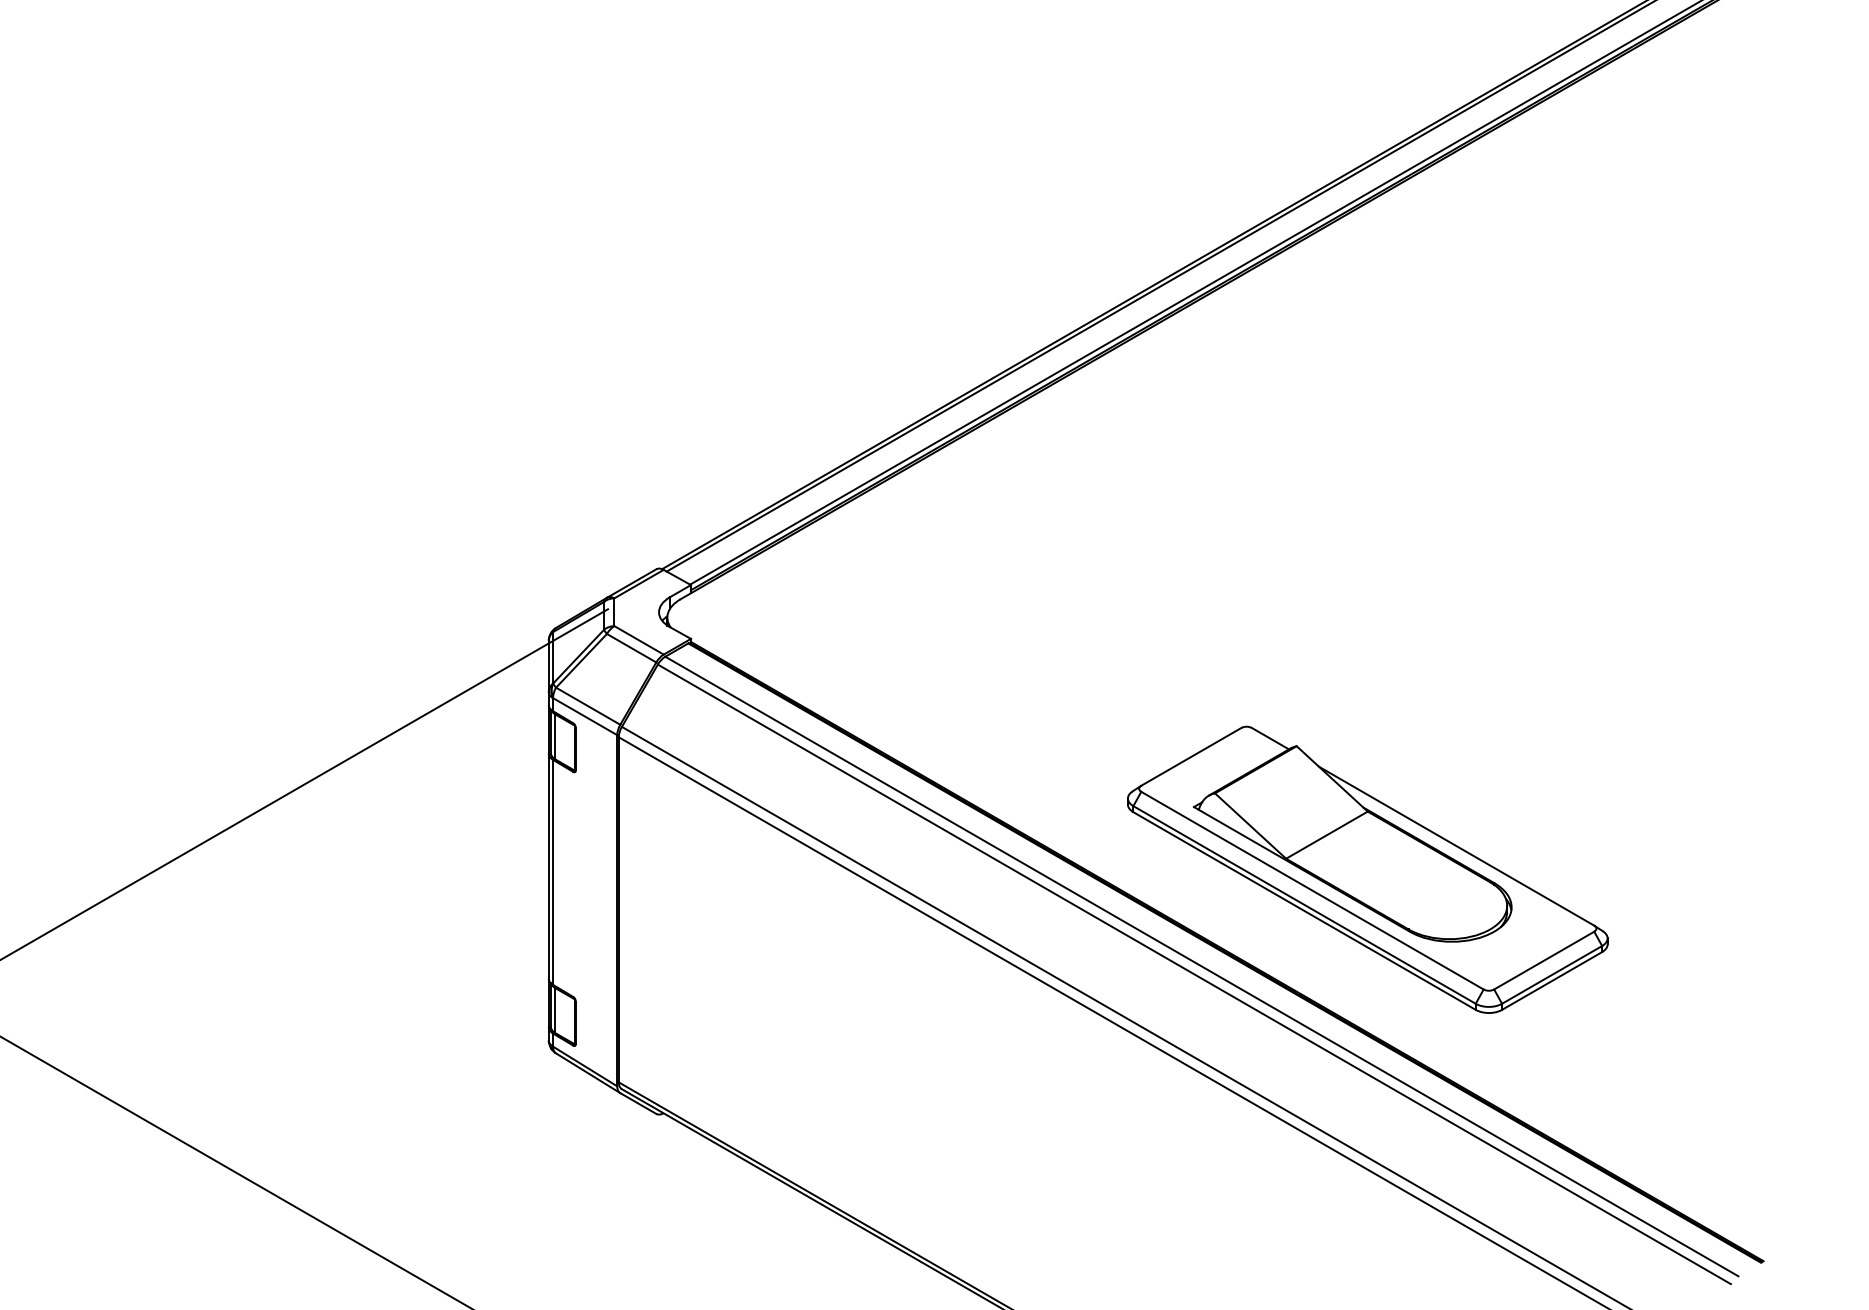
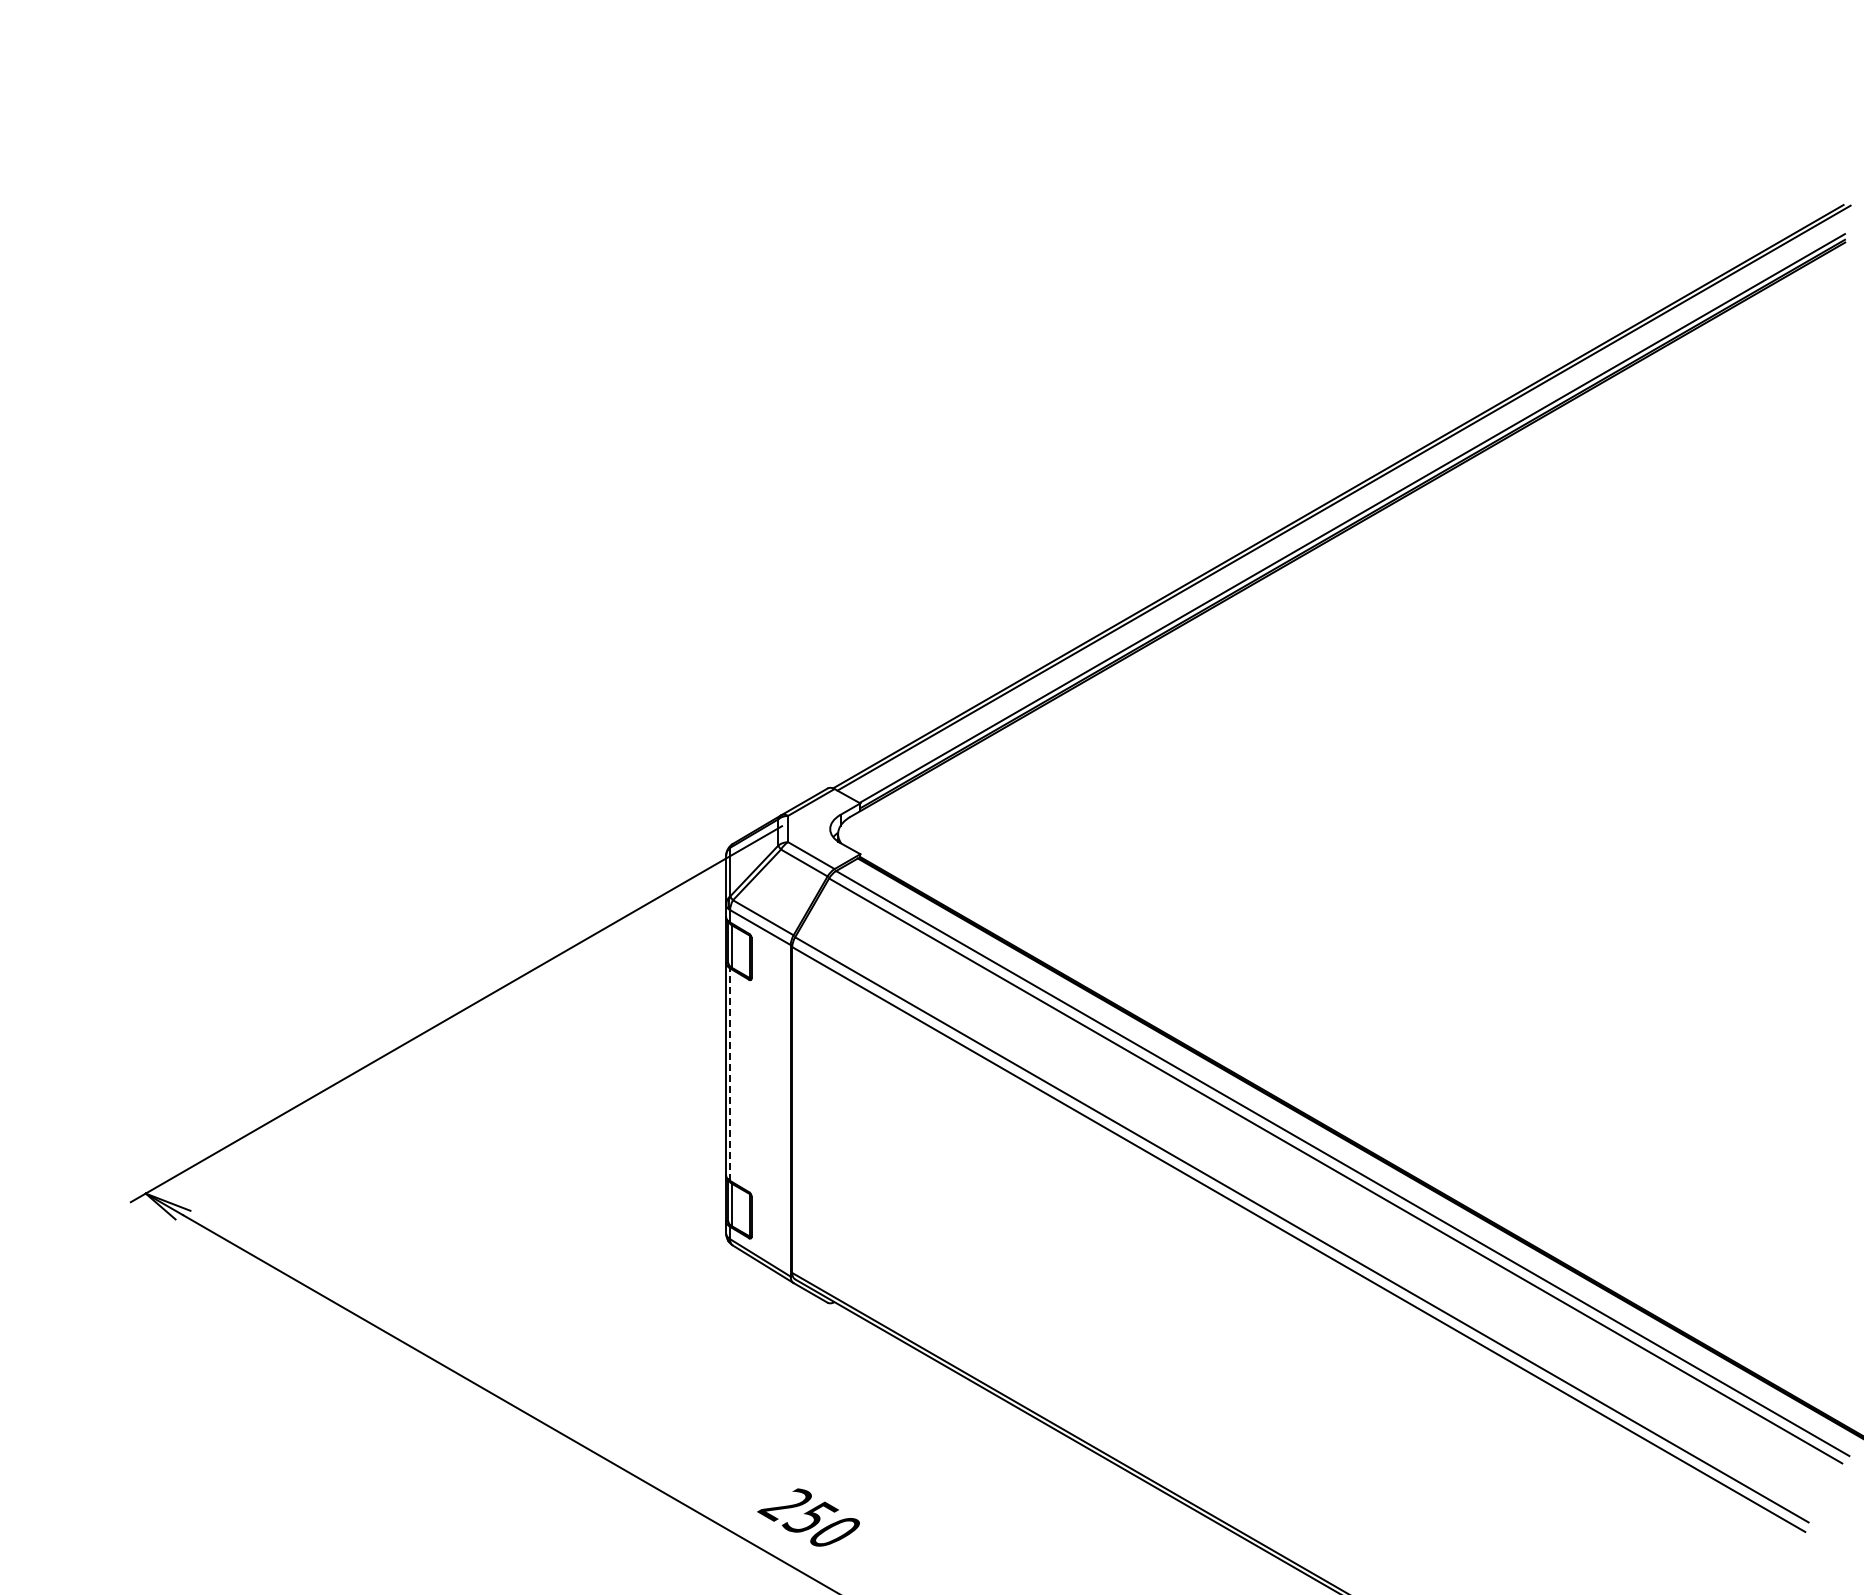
part: (1367, 870) -> (1499, 1072), removed
line: (553, 872) -> (730, 1074), solid -> dashed

